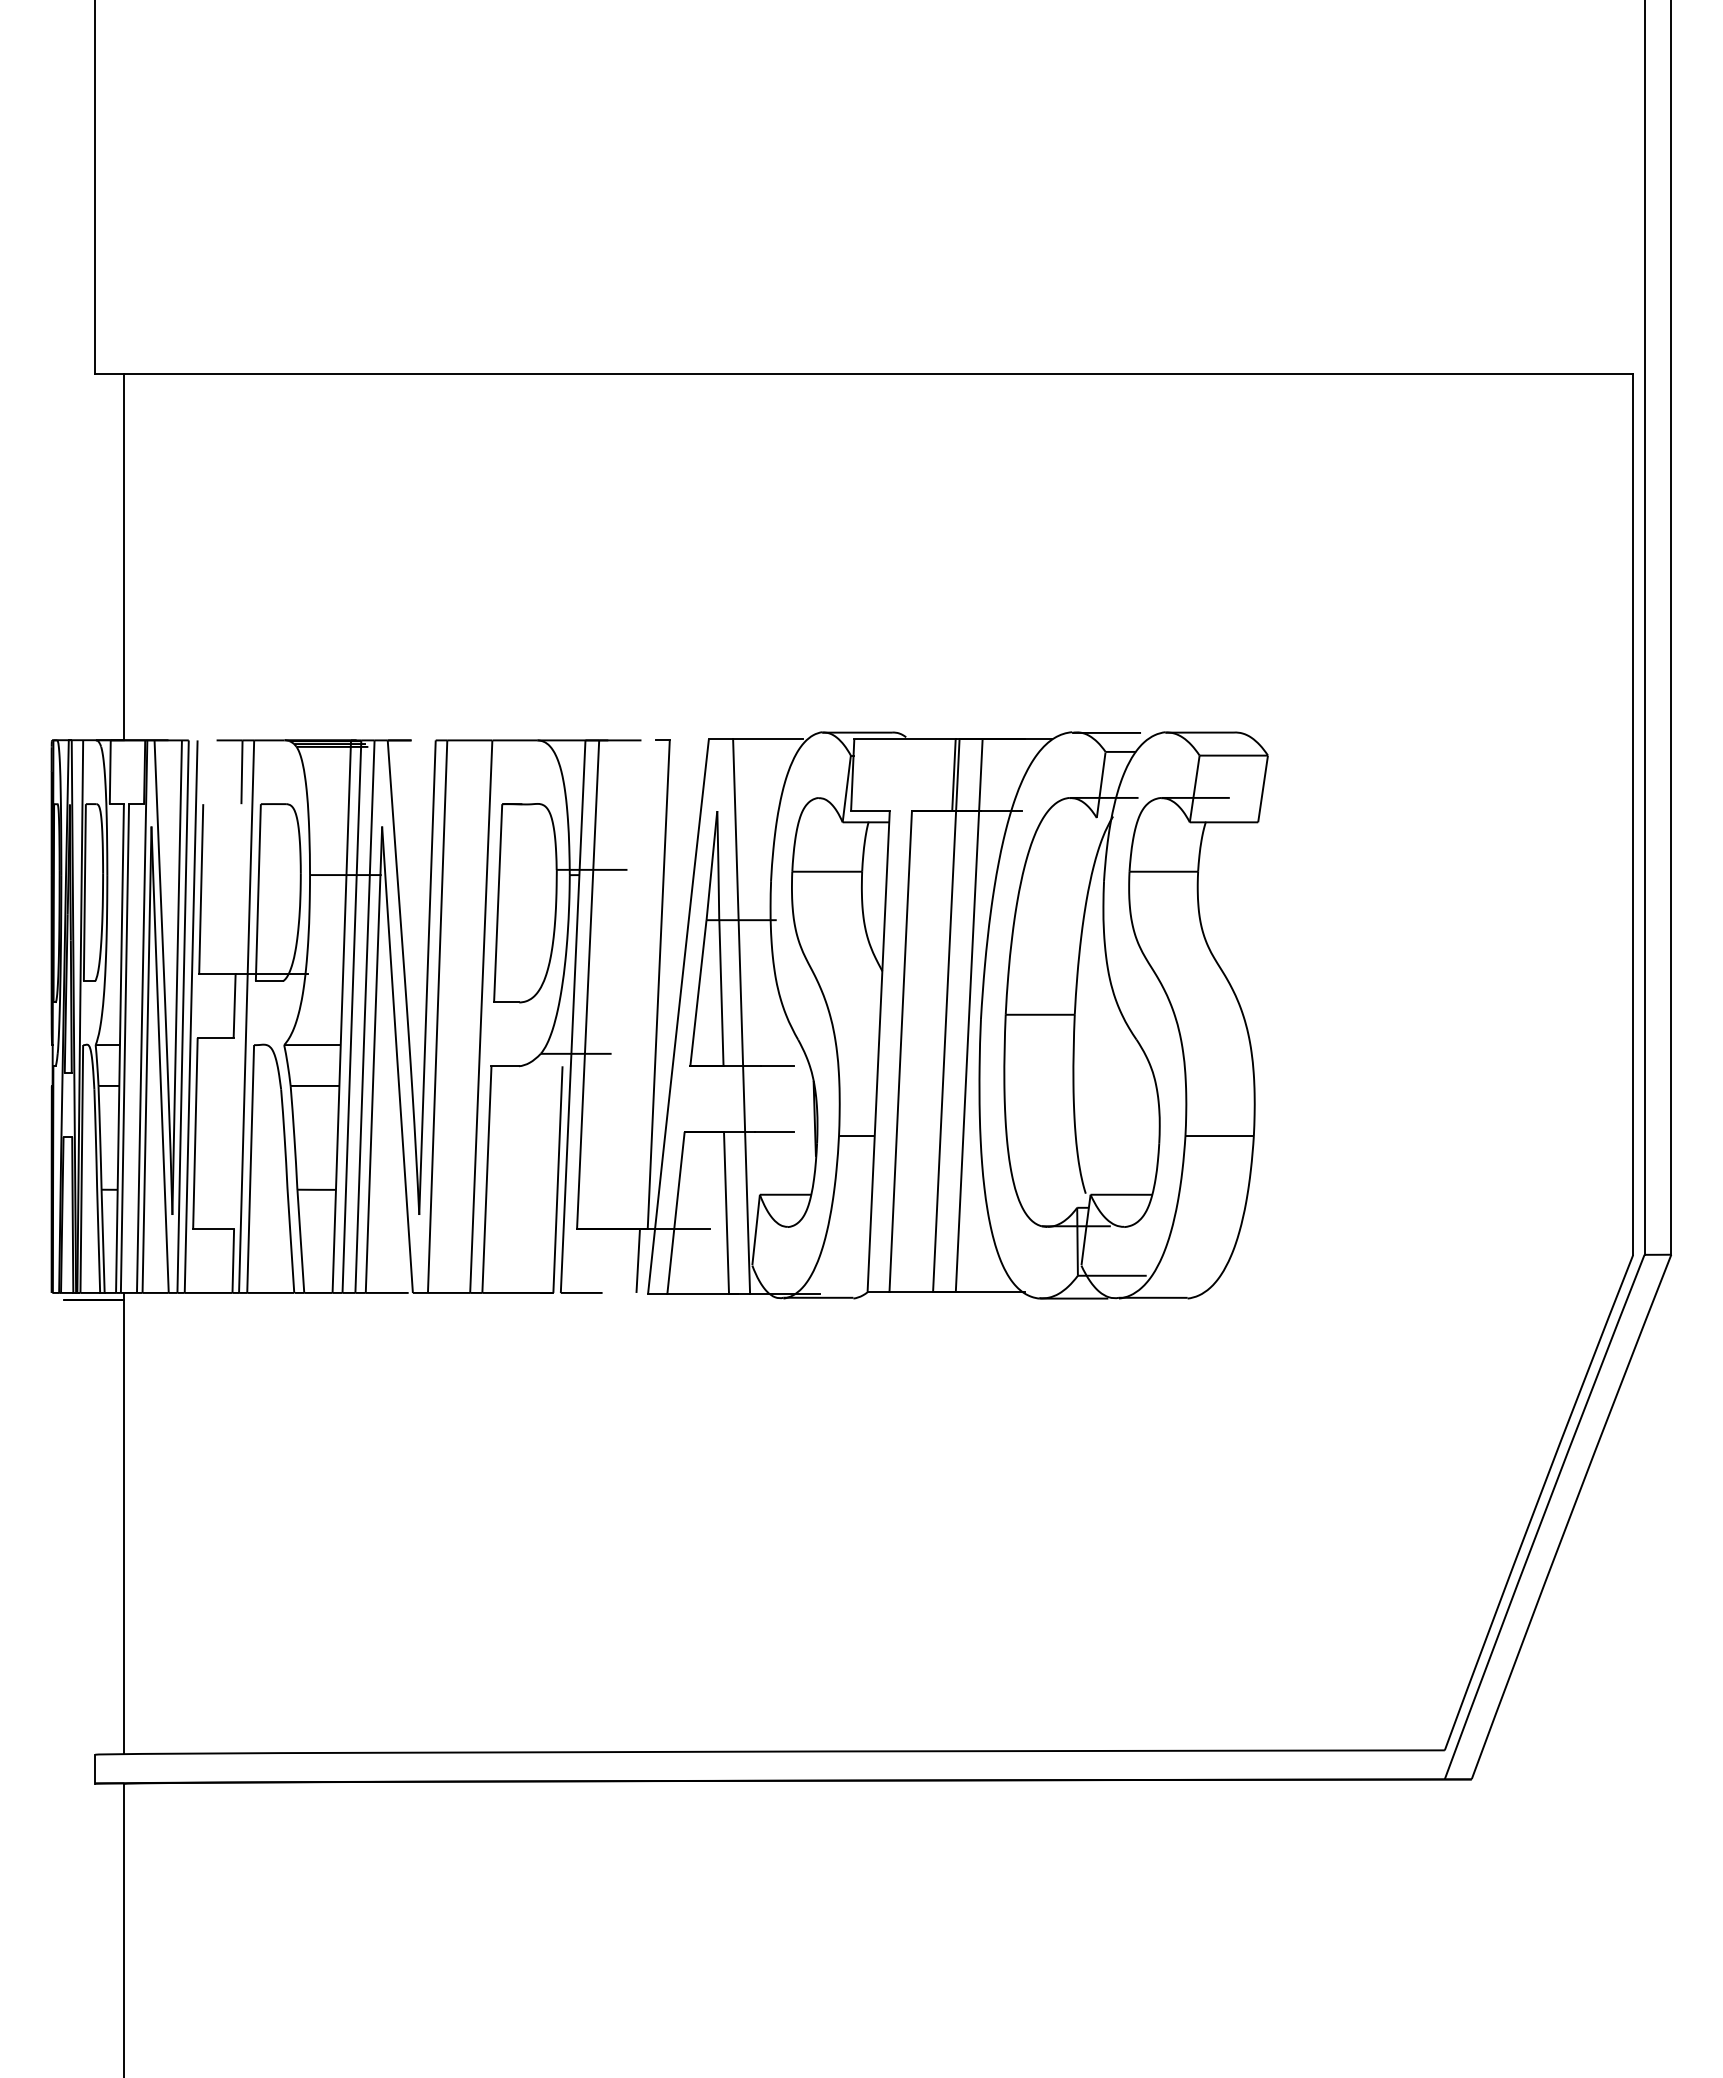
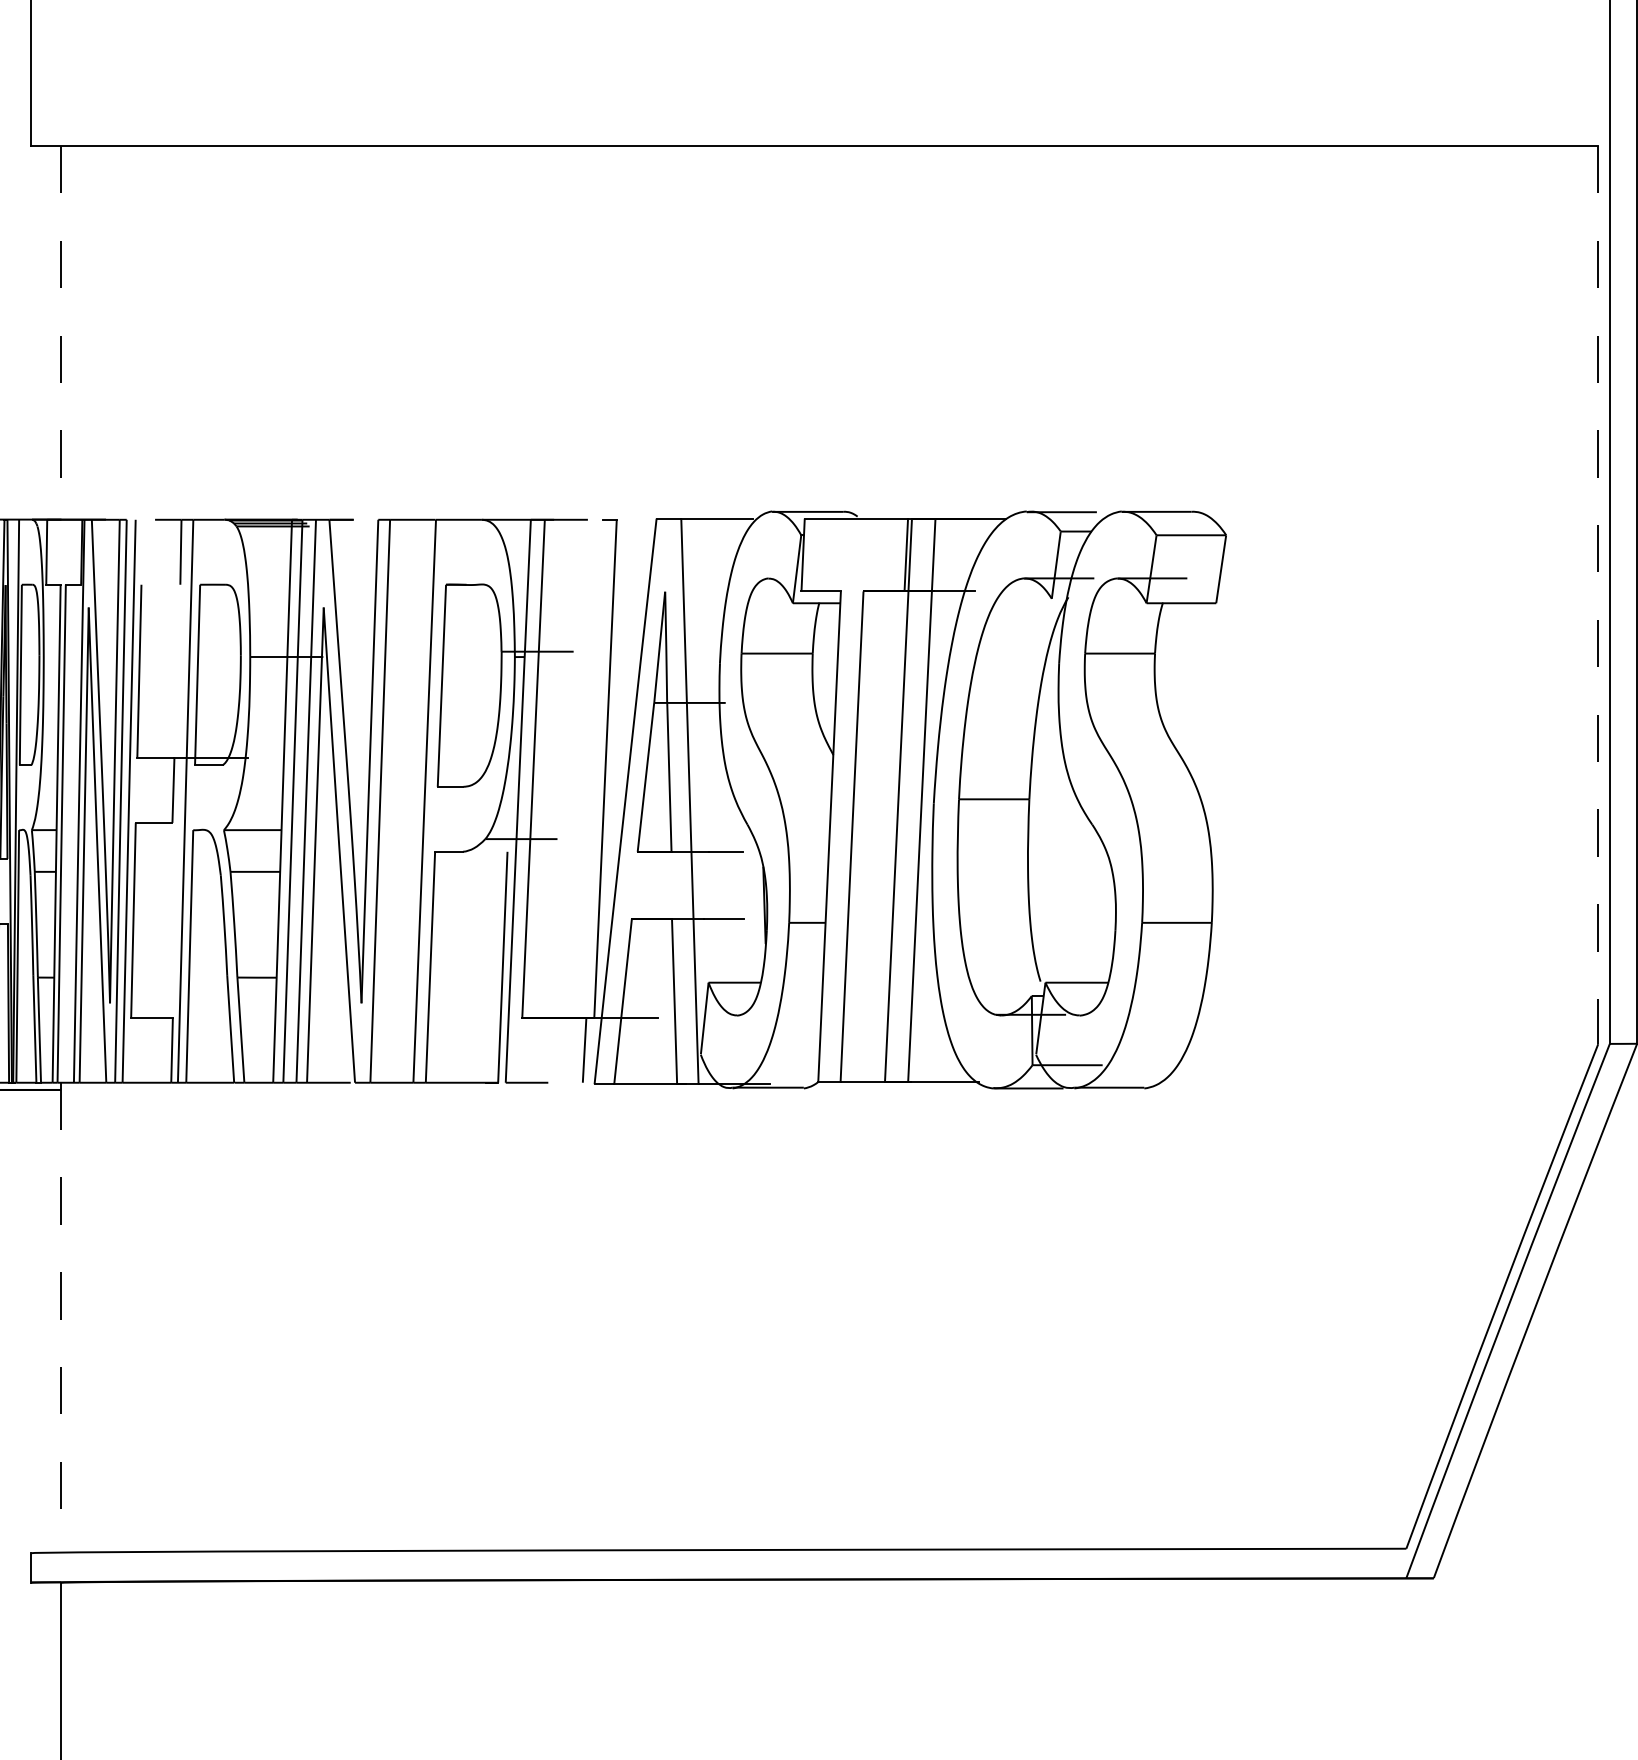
line: (124, 557) -> (61, 333), solid -> dashed
line: (1633, 814) -> (1598, 595), solid -> dashed
line: (124, 1523) -> (61, 1317), solid -> dashed

